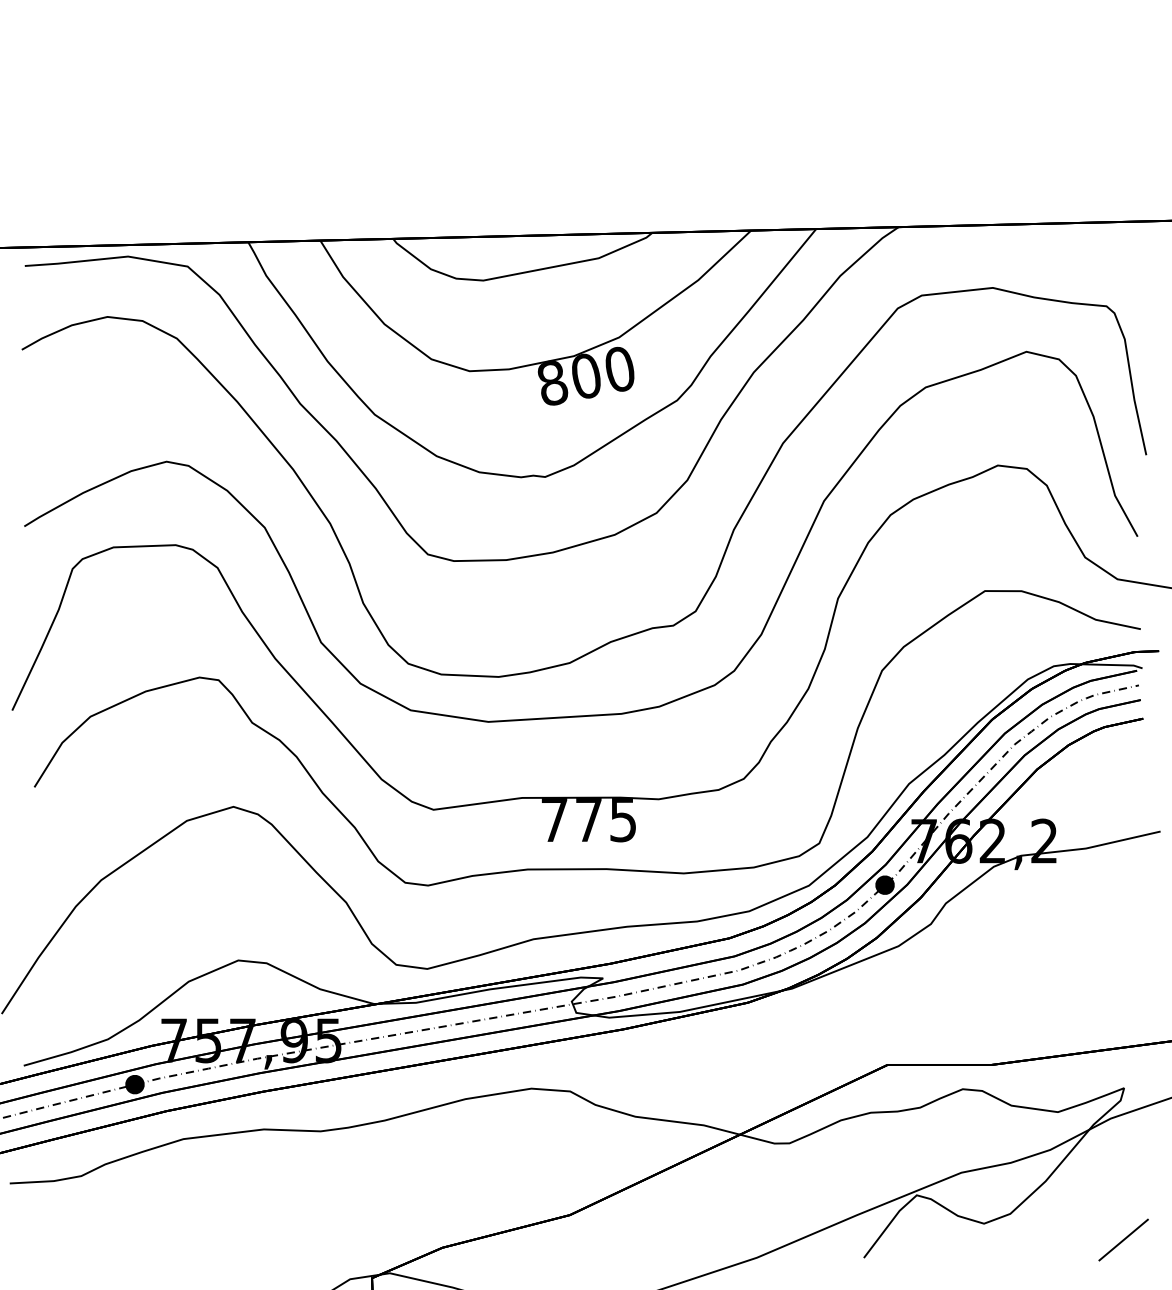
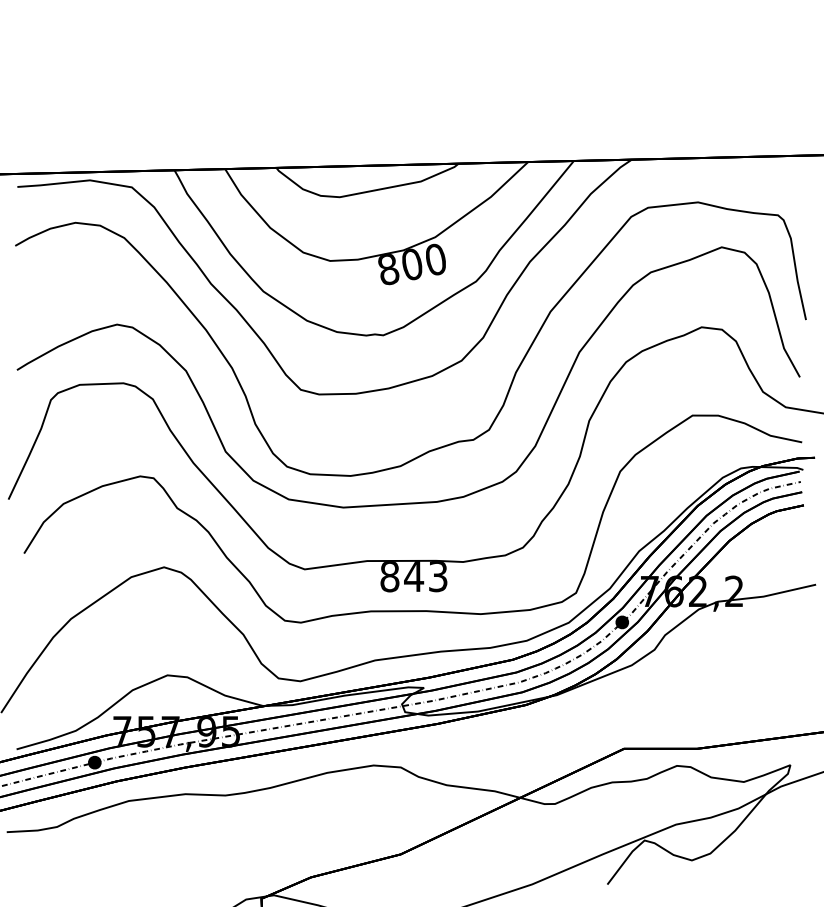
text: (588, 819) -> (413, 576), 775 -> 843
line: (1122, 1239) -> (789, 871), removed

